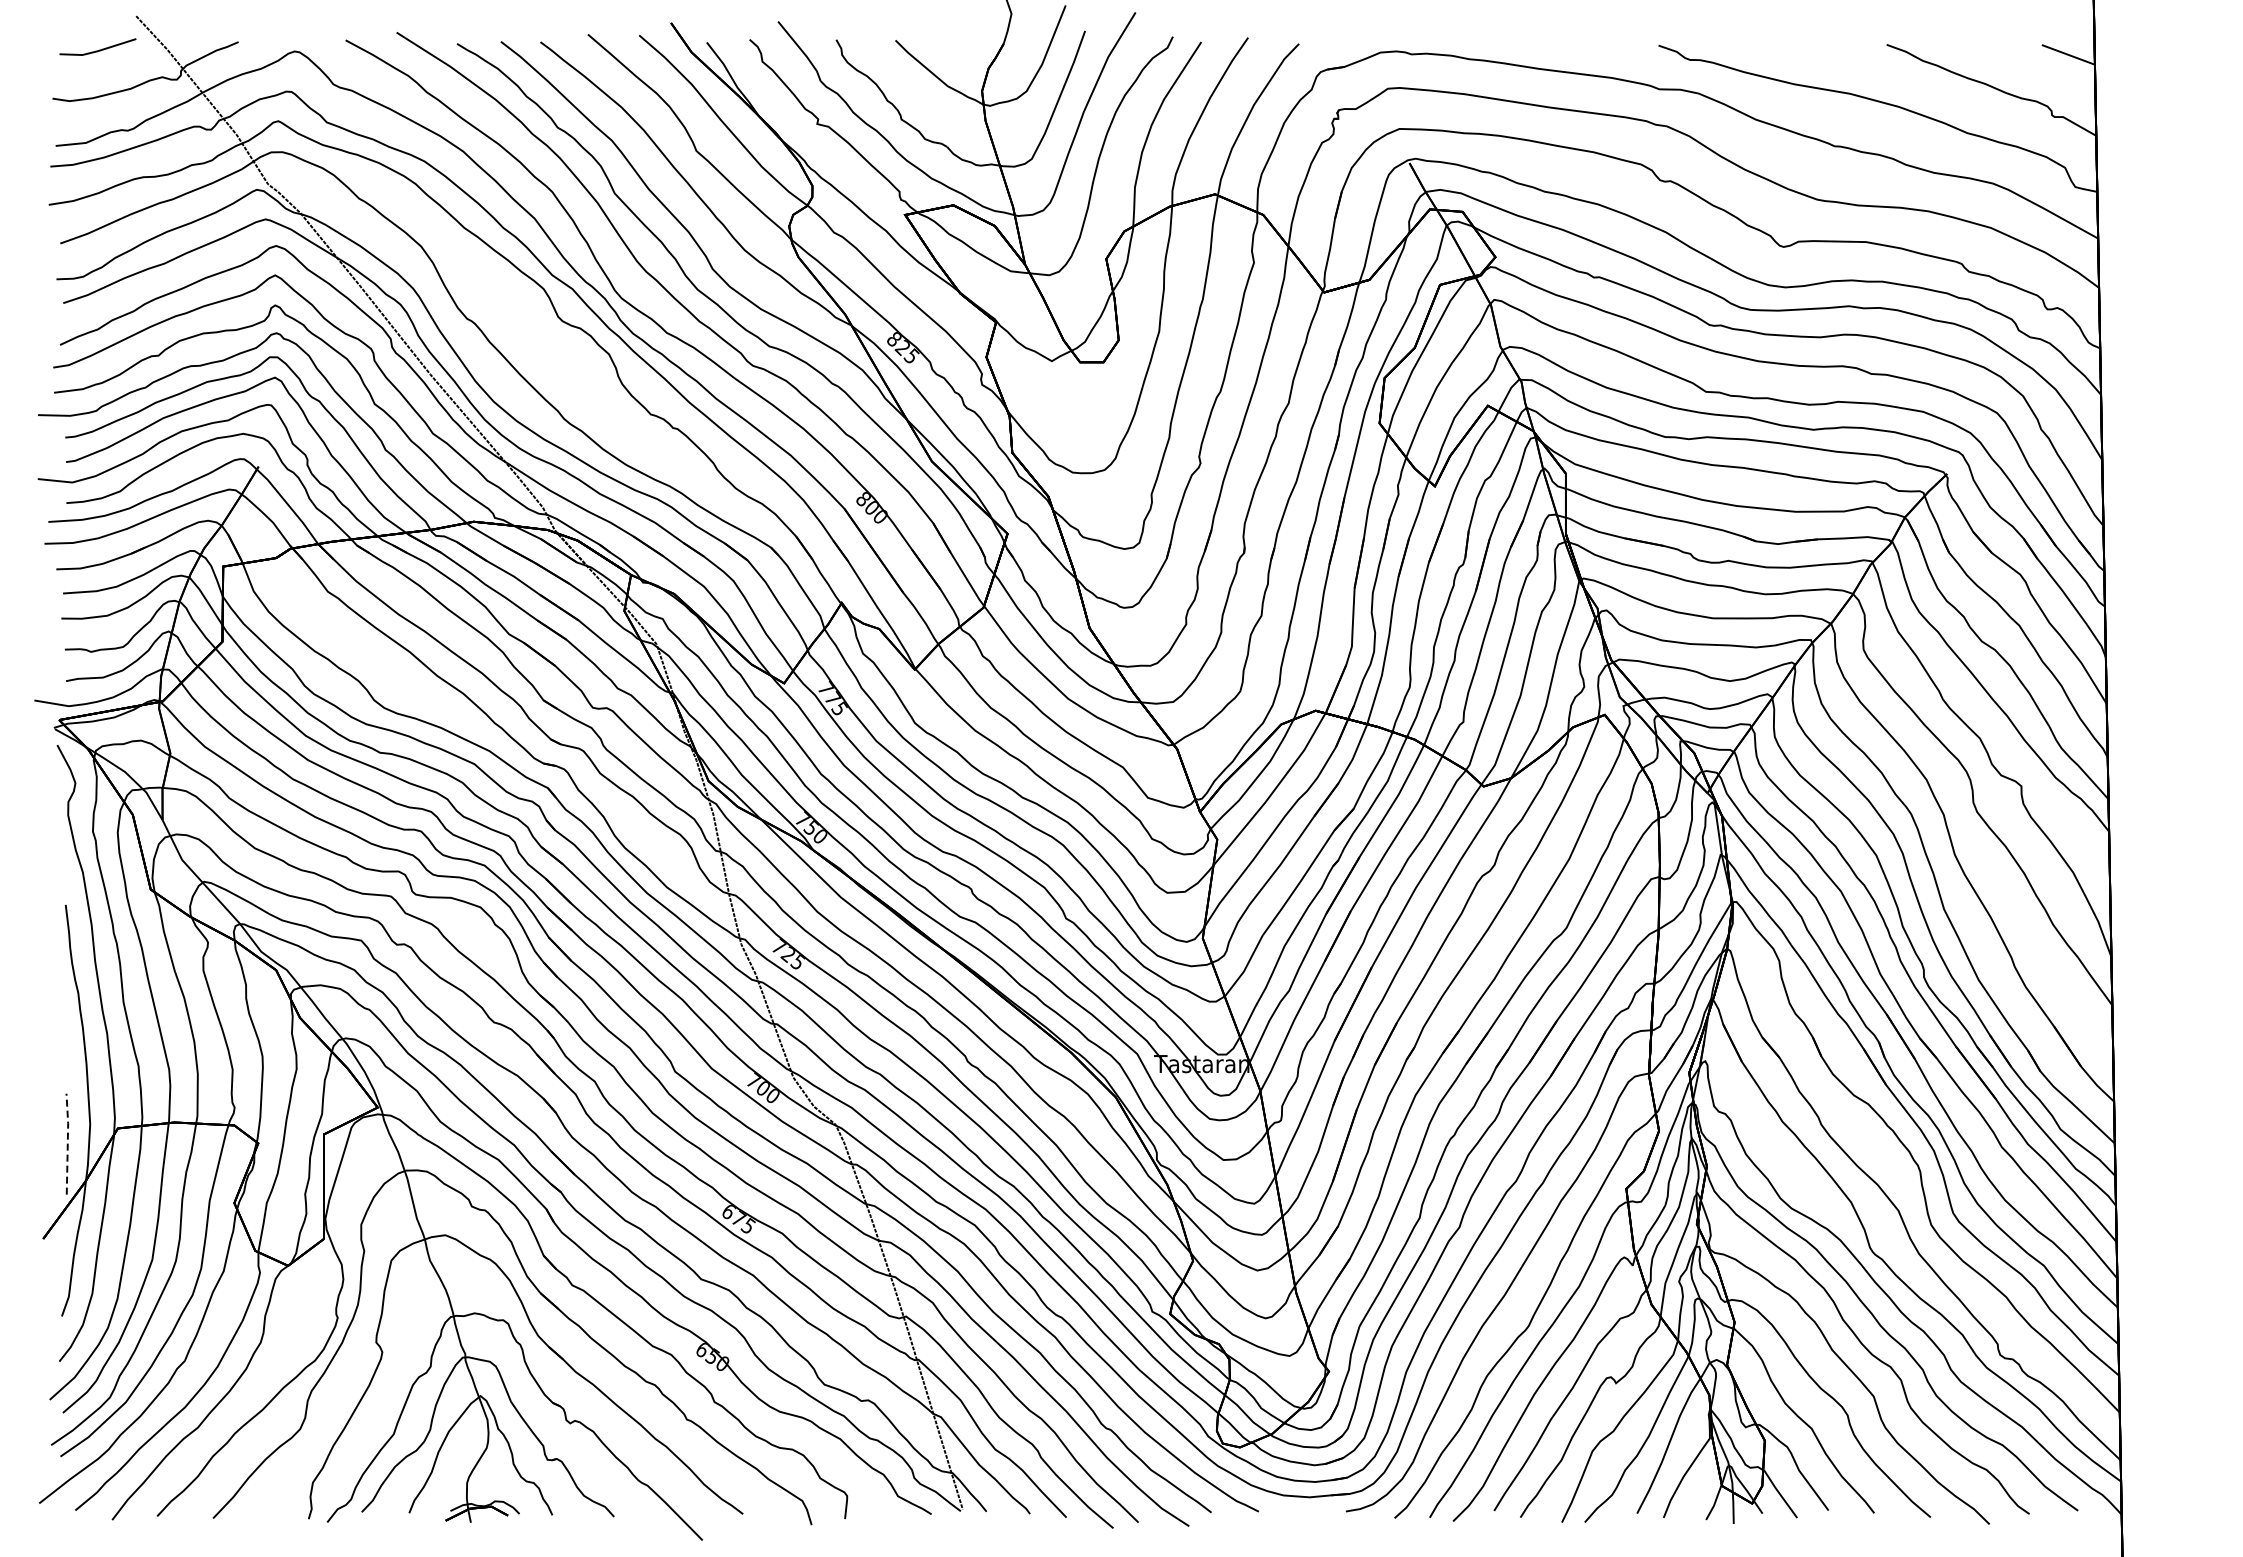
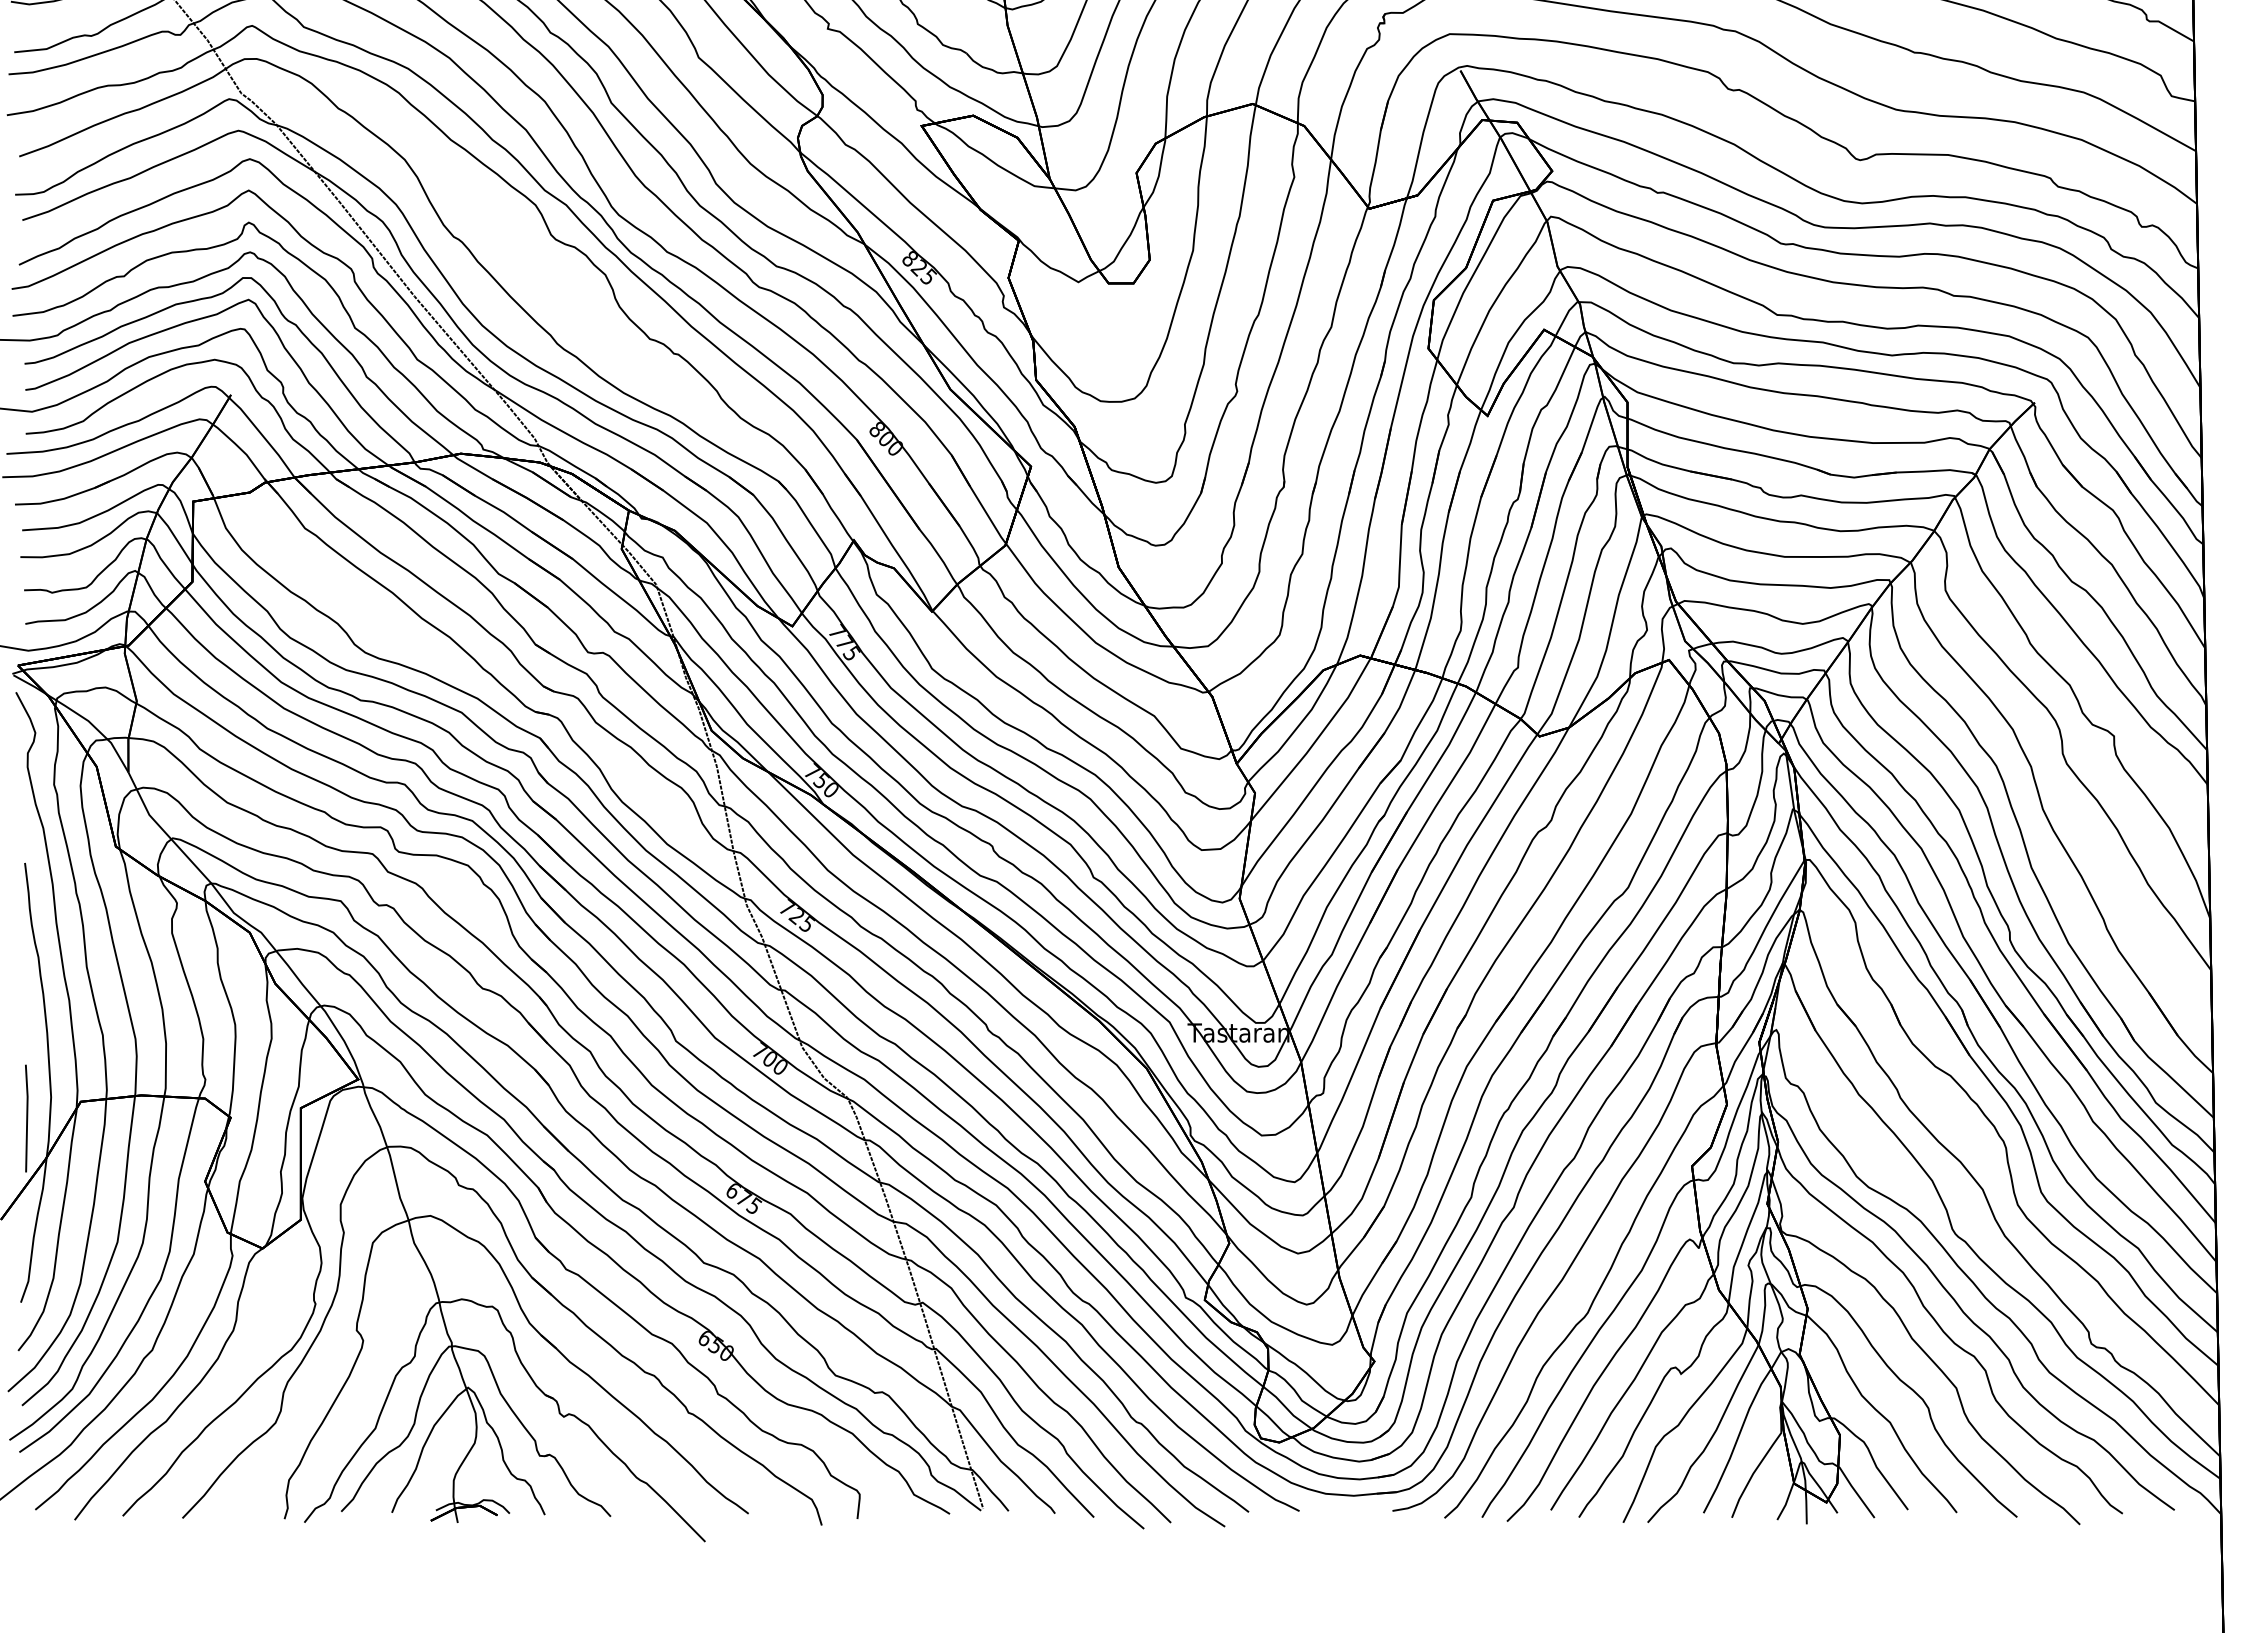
line: (67, 1142) -> (26, 1116), dashed -> solid

